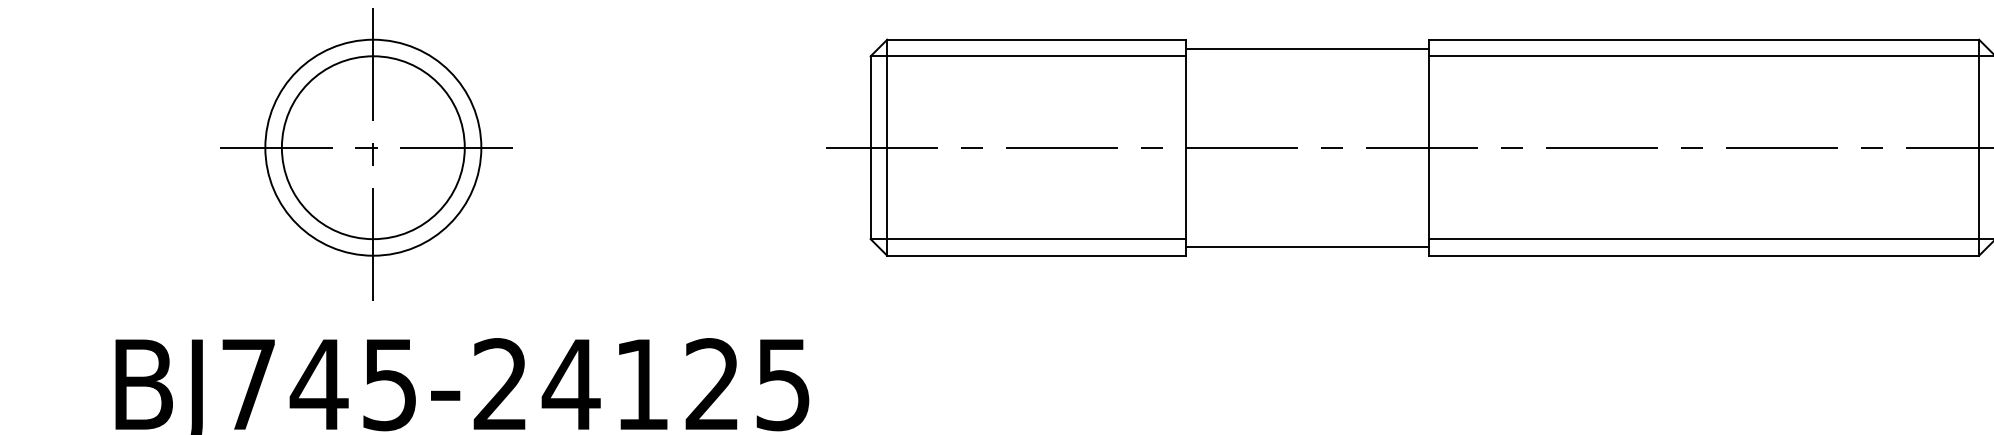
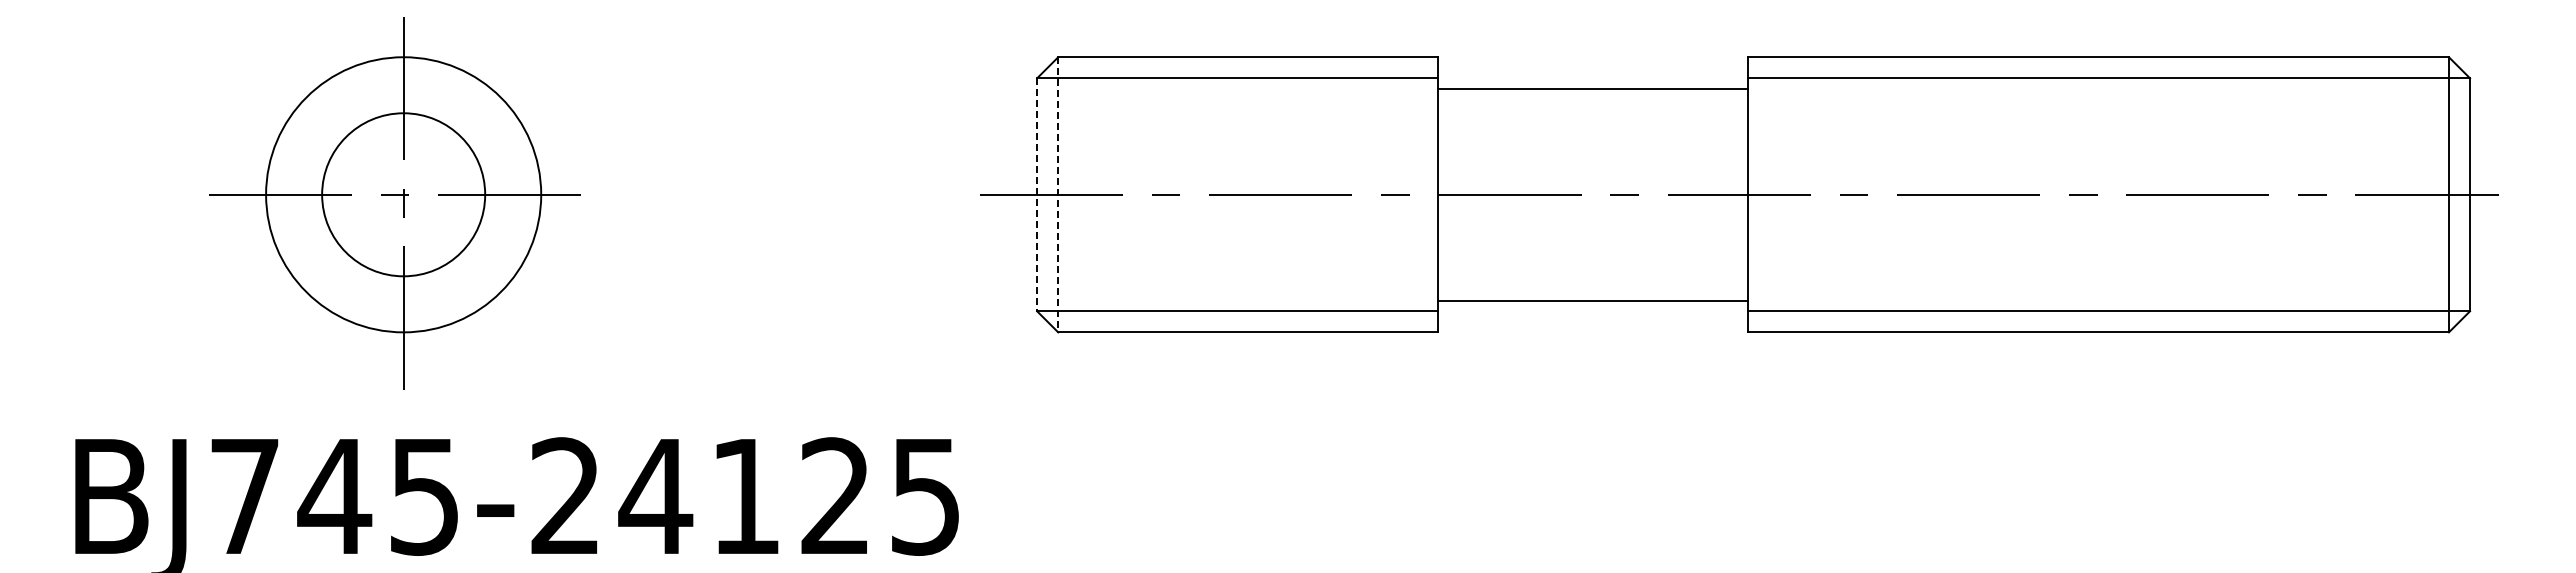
line: (1306, 48) -> (1592, 88), moved
circle: (373, 147) -> (403, 194), size x0.7
line: (887, 147) -> (1058, 194), solid -> dashed
line: (870, 148) -> (1037, 195), solid -> dashed
line: (1306, 246) -> (1592, 300), moved

